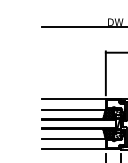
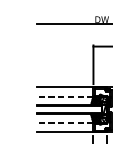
line: (73, 109) -> (64, 96), solid -> dashed
line: (73, 138) -> (64, 122), solid -> dashed

